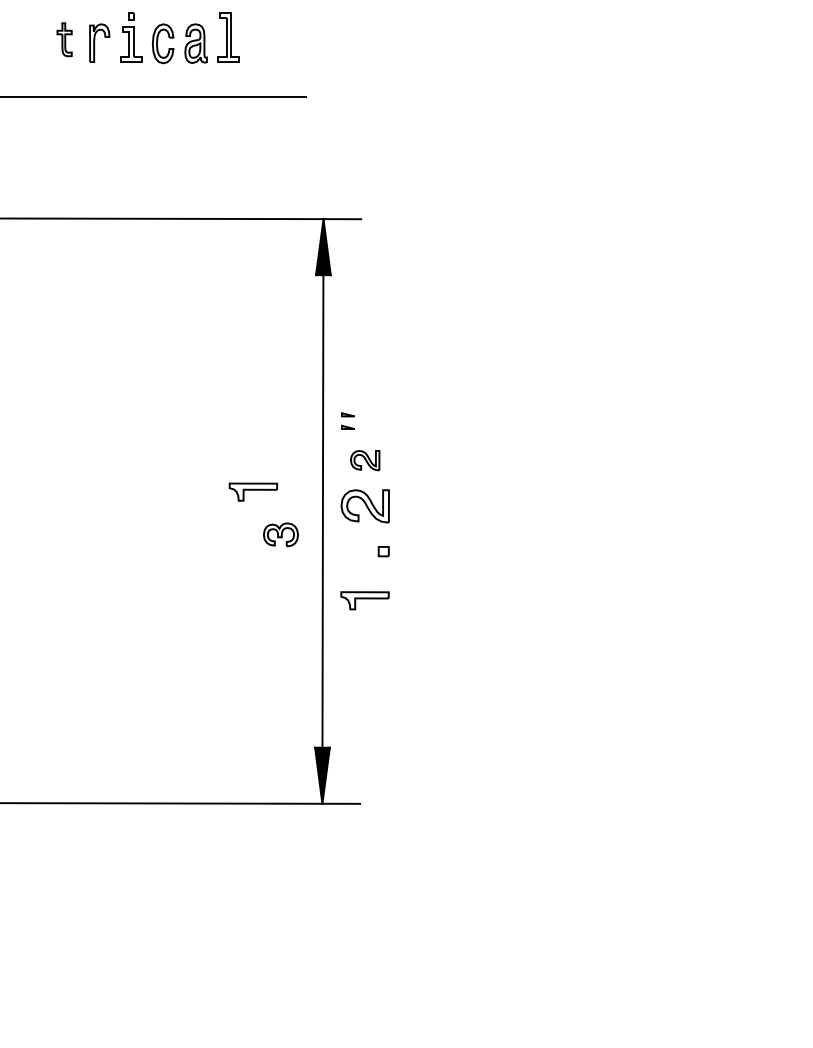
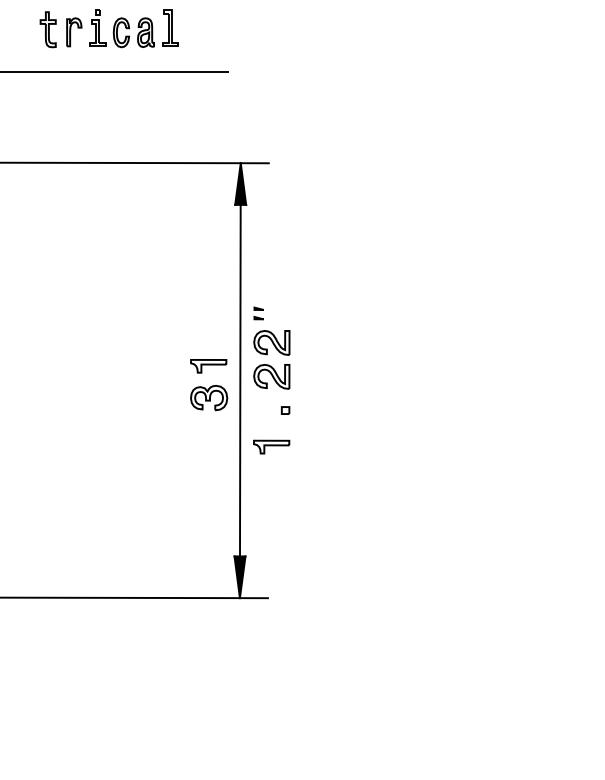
part: (64, 39) -> (48, 29), size x1.43
part: (364, 460) -> (271, 342), size x1.67
part: (253, 491) -> (208, 365), moved
part: (280, 534) -> (208, 397), size x1.43

